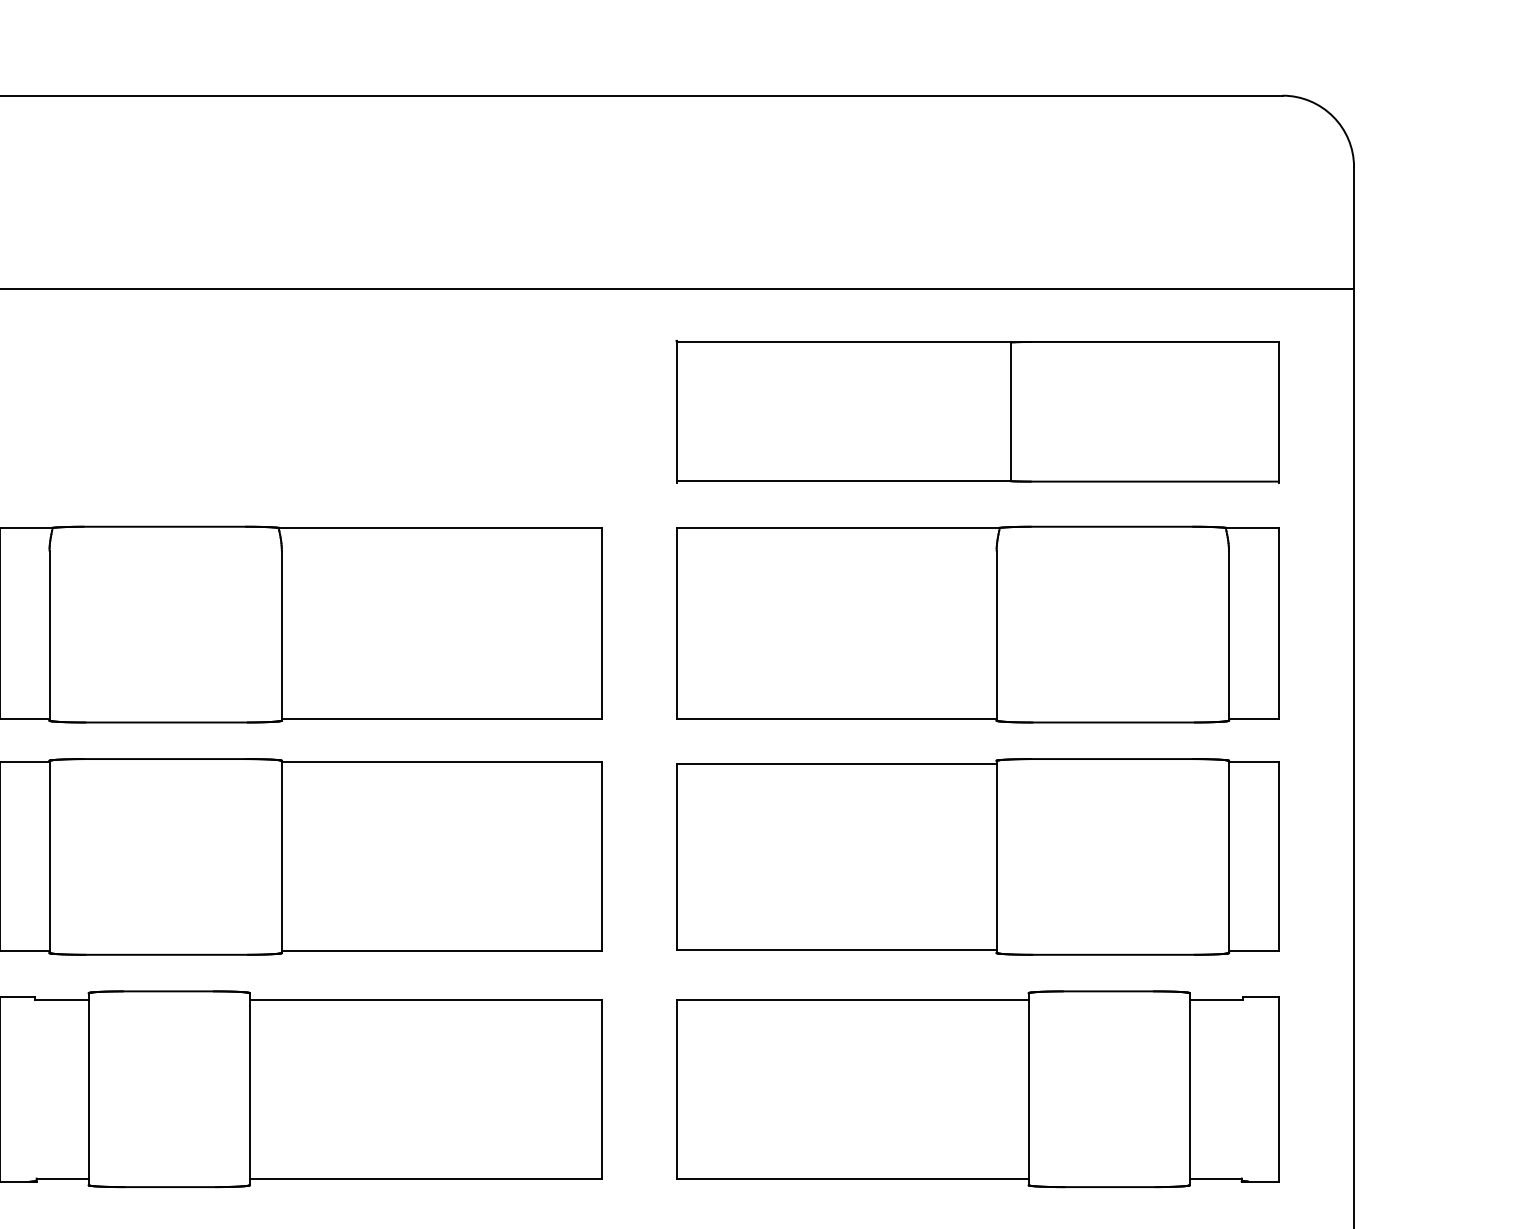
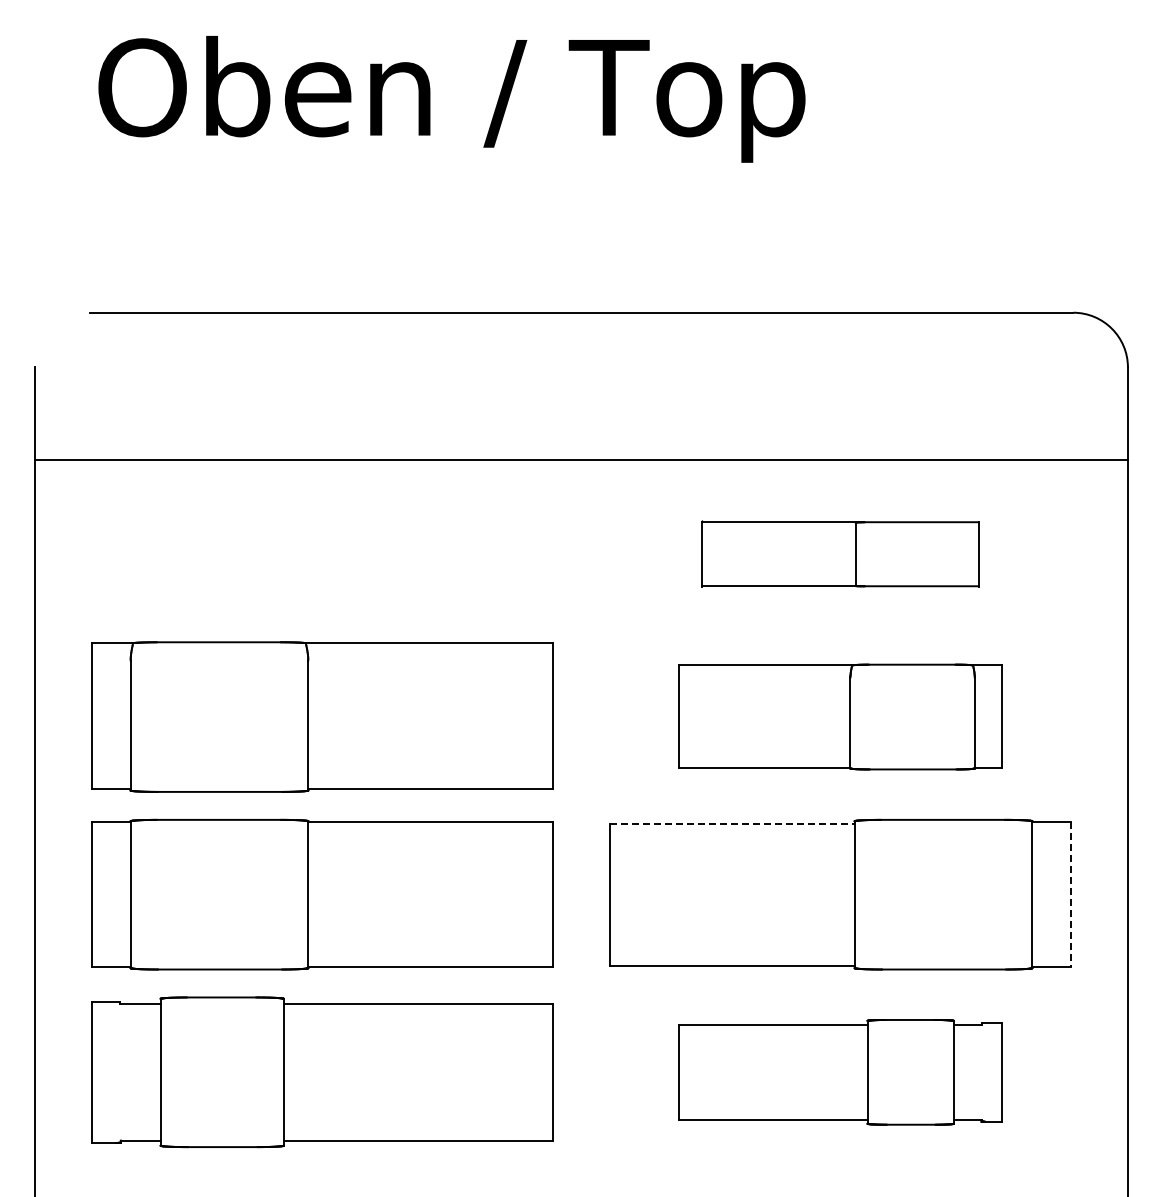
part: (978, 410) -> (840, 553), size x0.6
part: (978, 623) -> (840, 716), size x0.7
line: (836, 763) -> (732, 823), solid -> dashed
line: (1278, 857) -> (1070, 895), solid -> dashed
part: (978, 1089) -> (840, 1072), size x0.7

